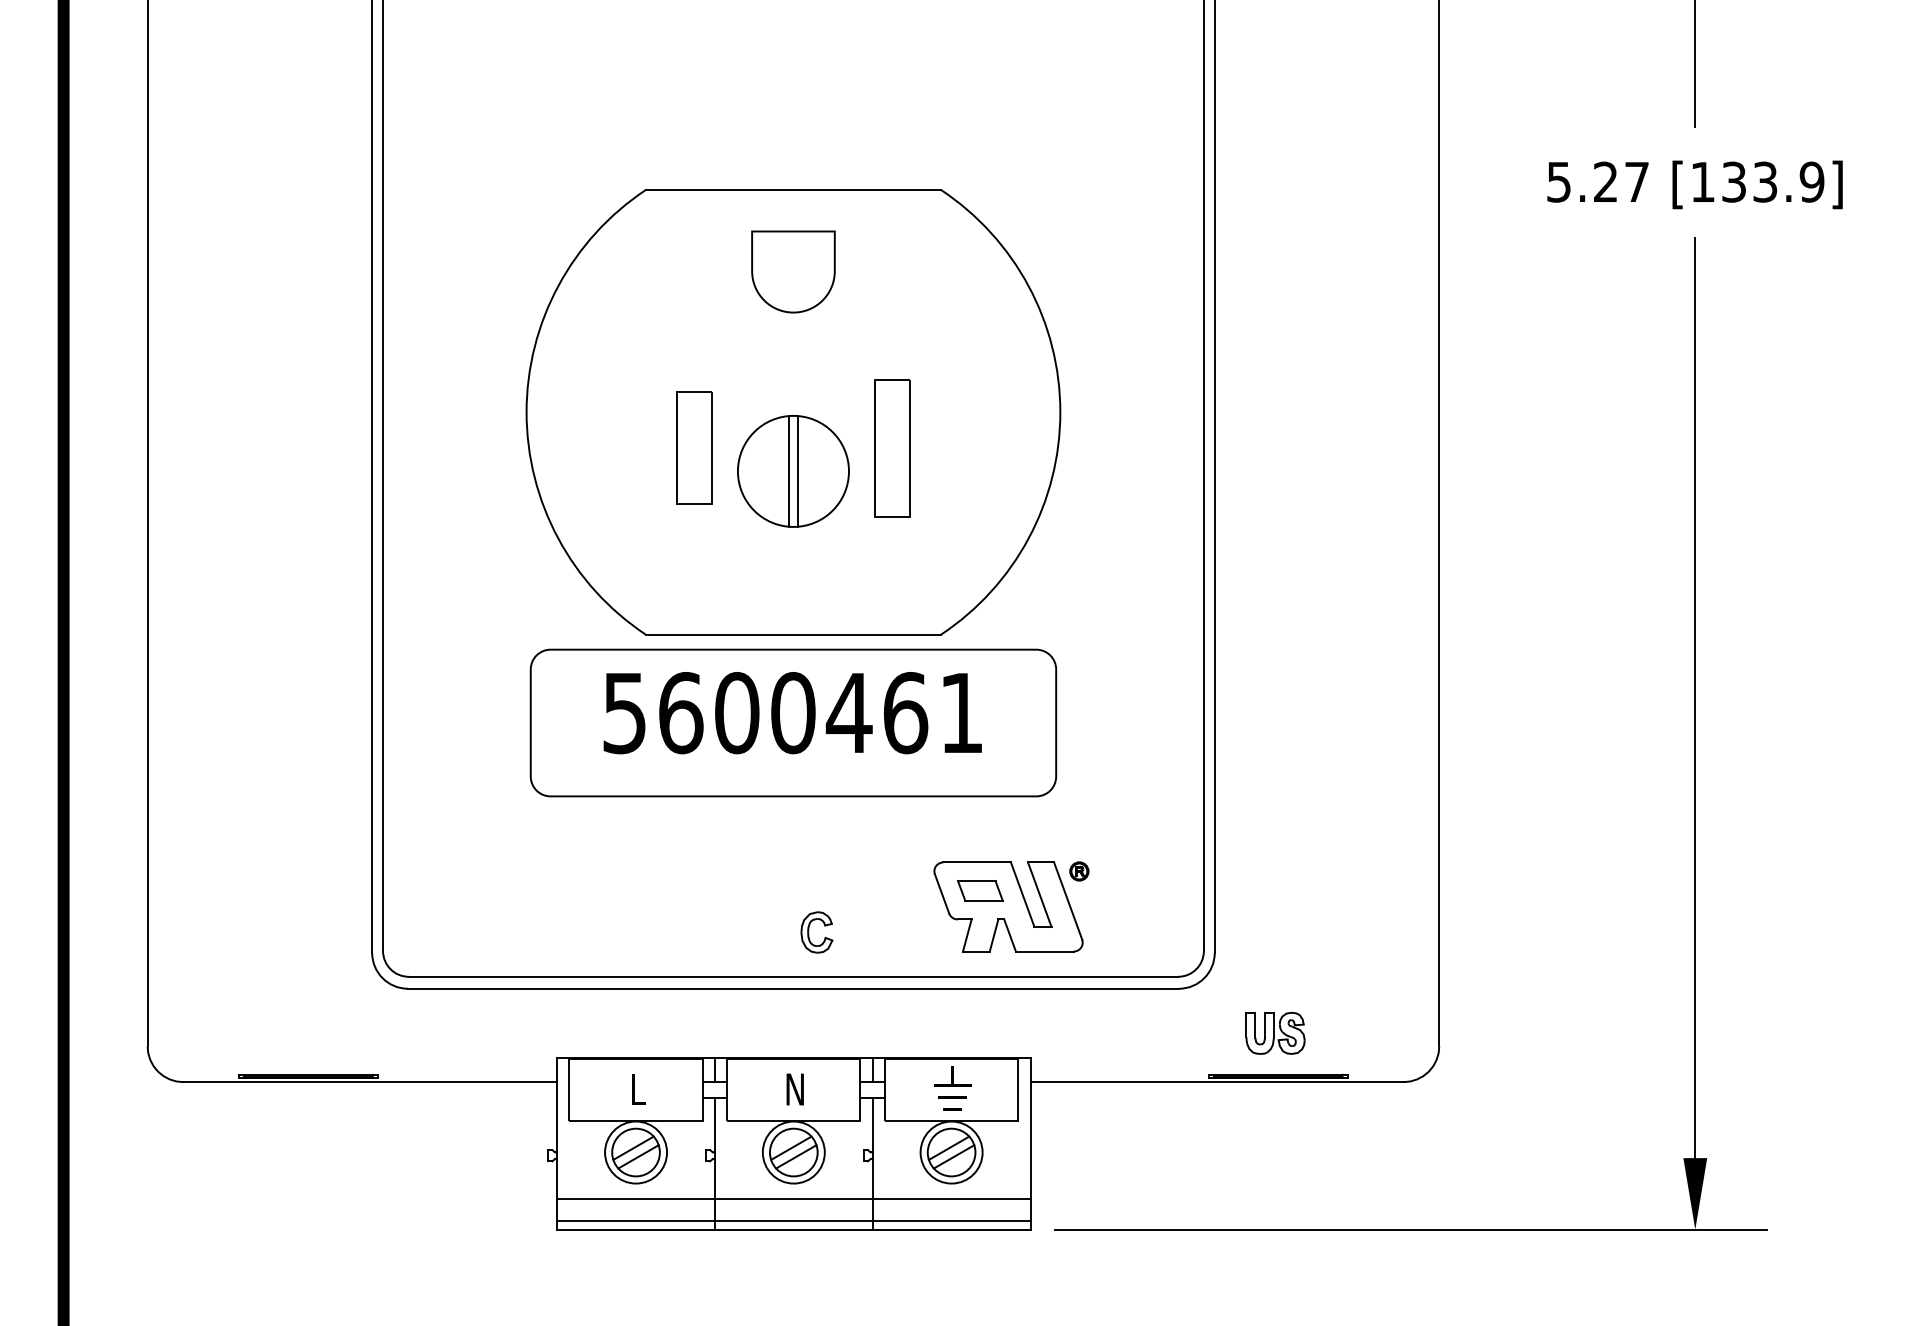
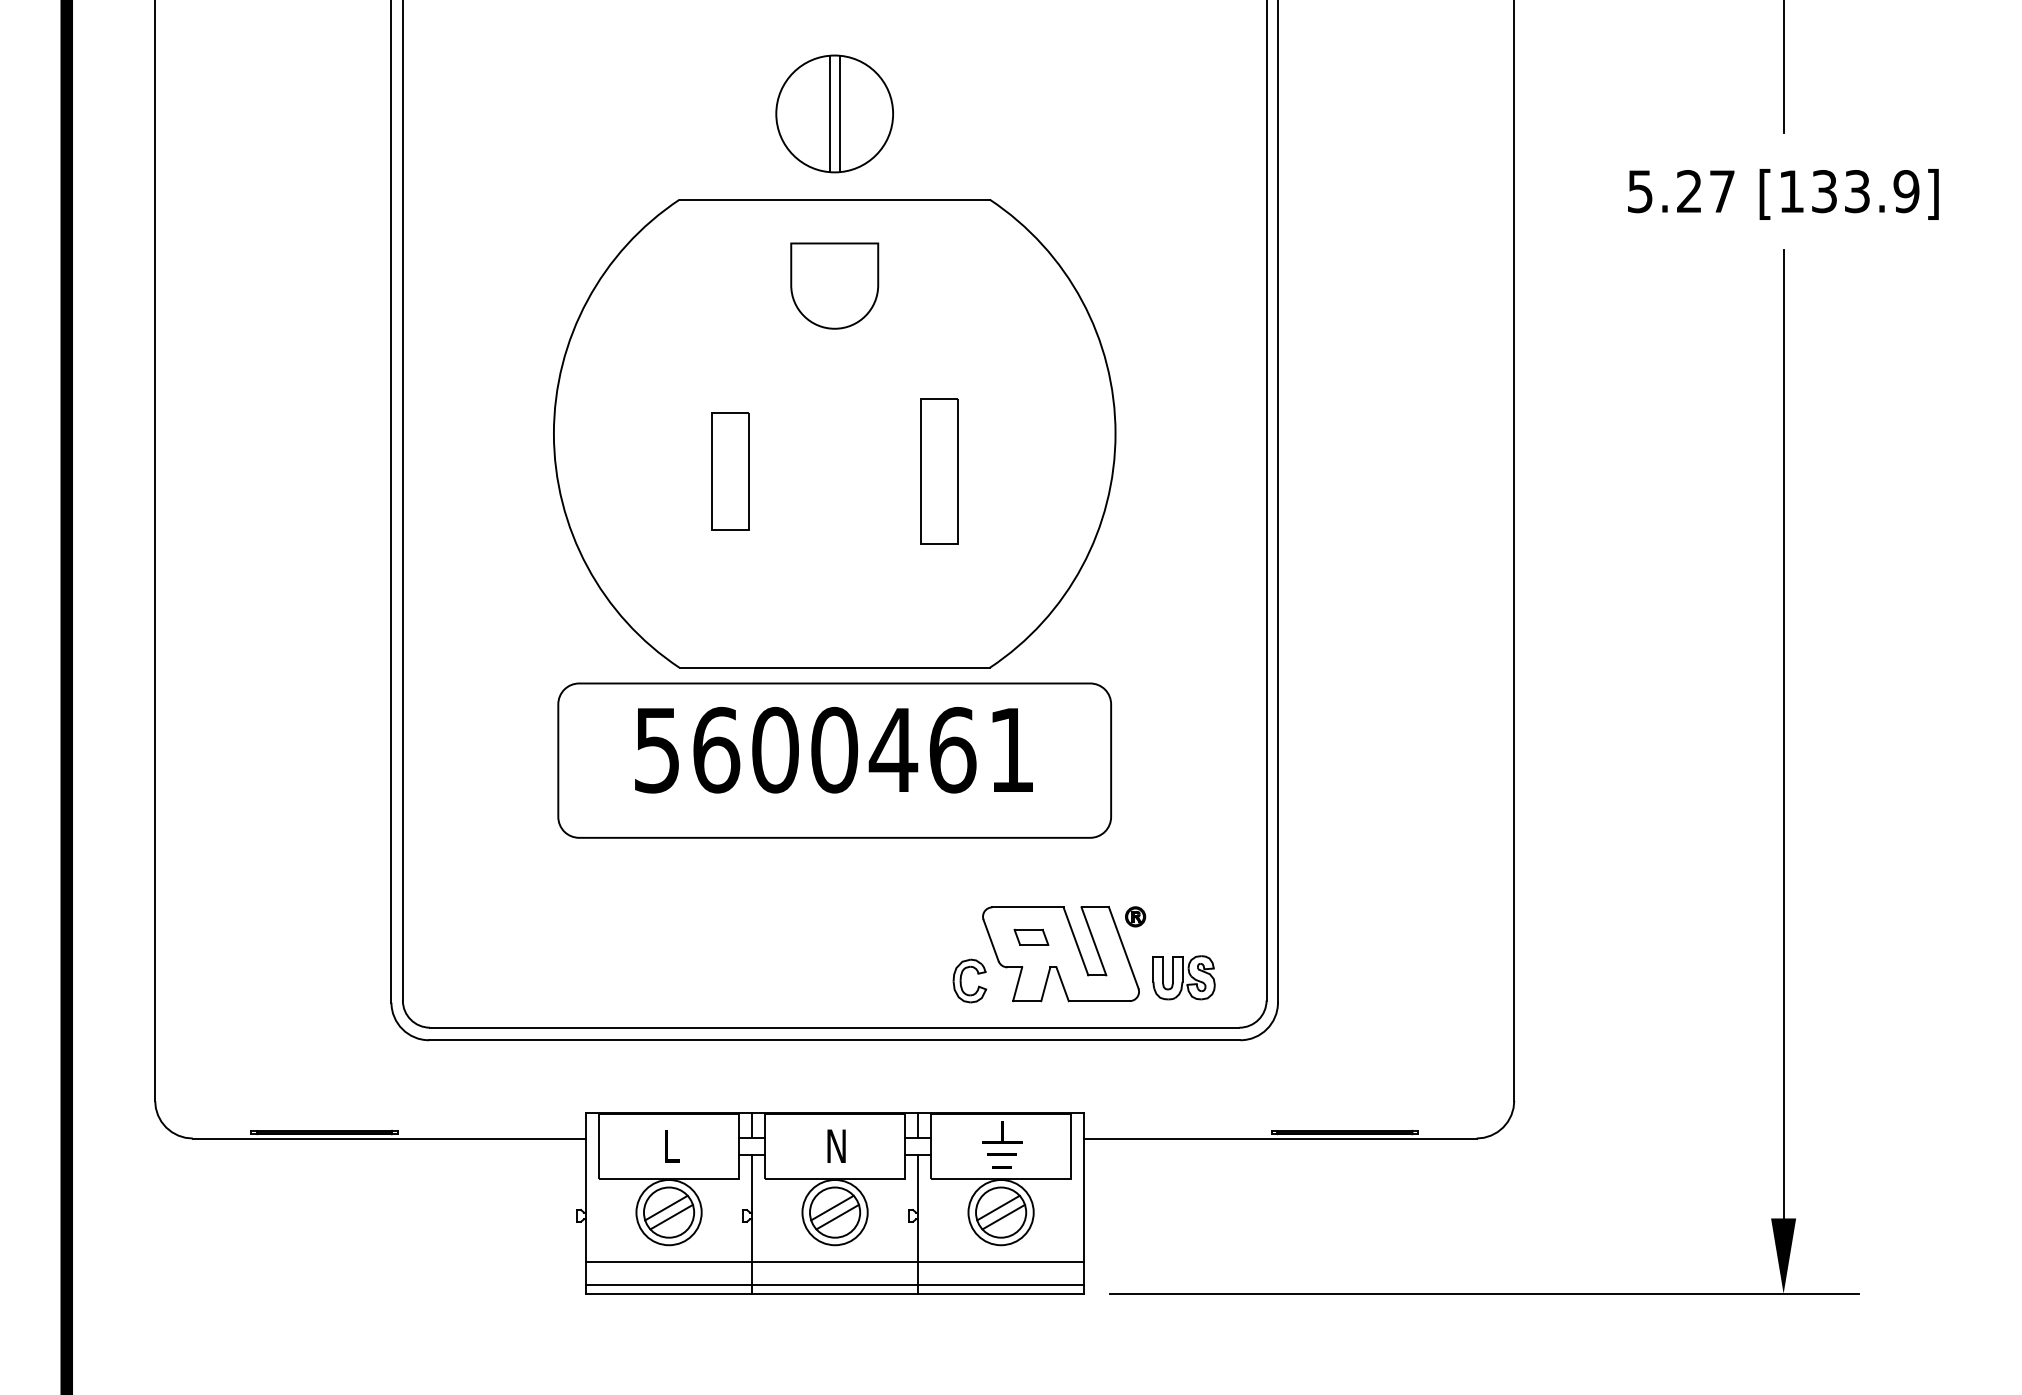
part: (793, 471) -> (834, 114), moved
part: (980, 890) -> (1031, 936), size x0.71
part: (809, 931) -> (962, 980), moved
part: (1275, 1033) -> (1184, 977), moved

